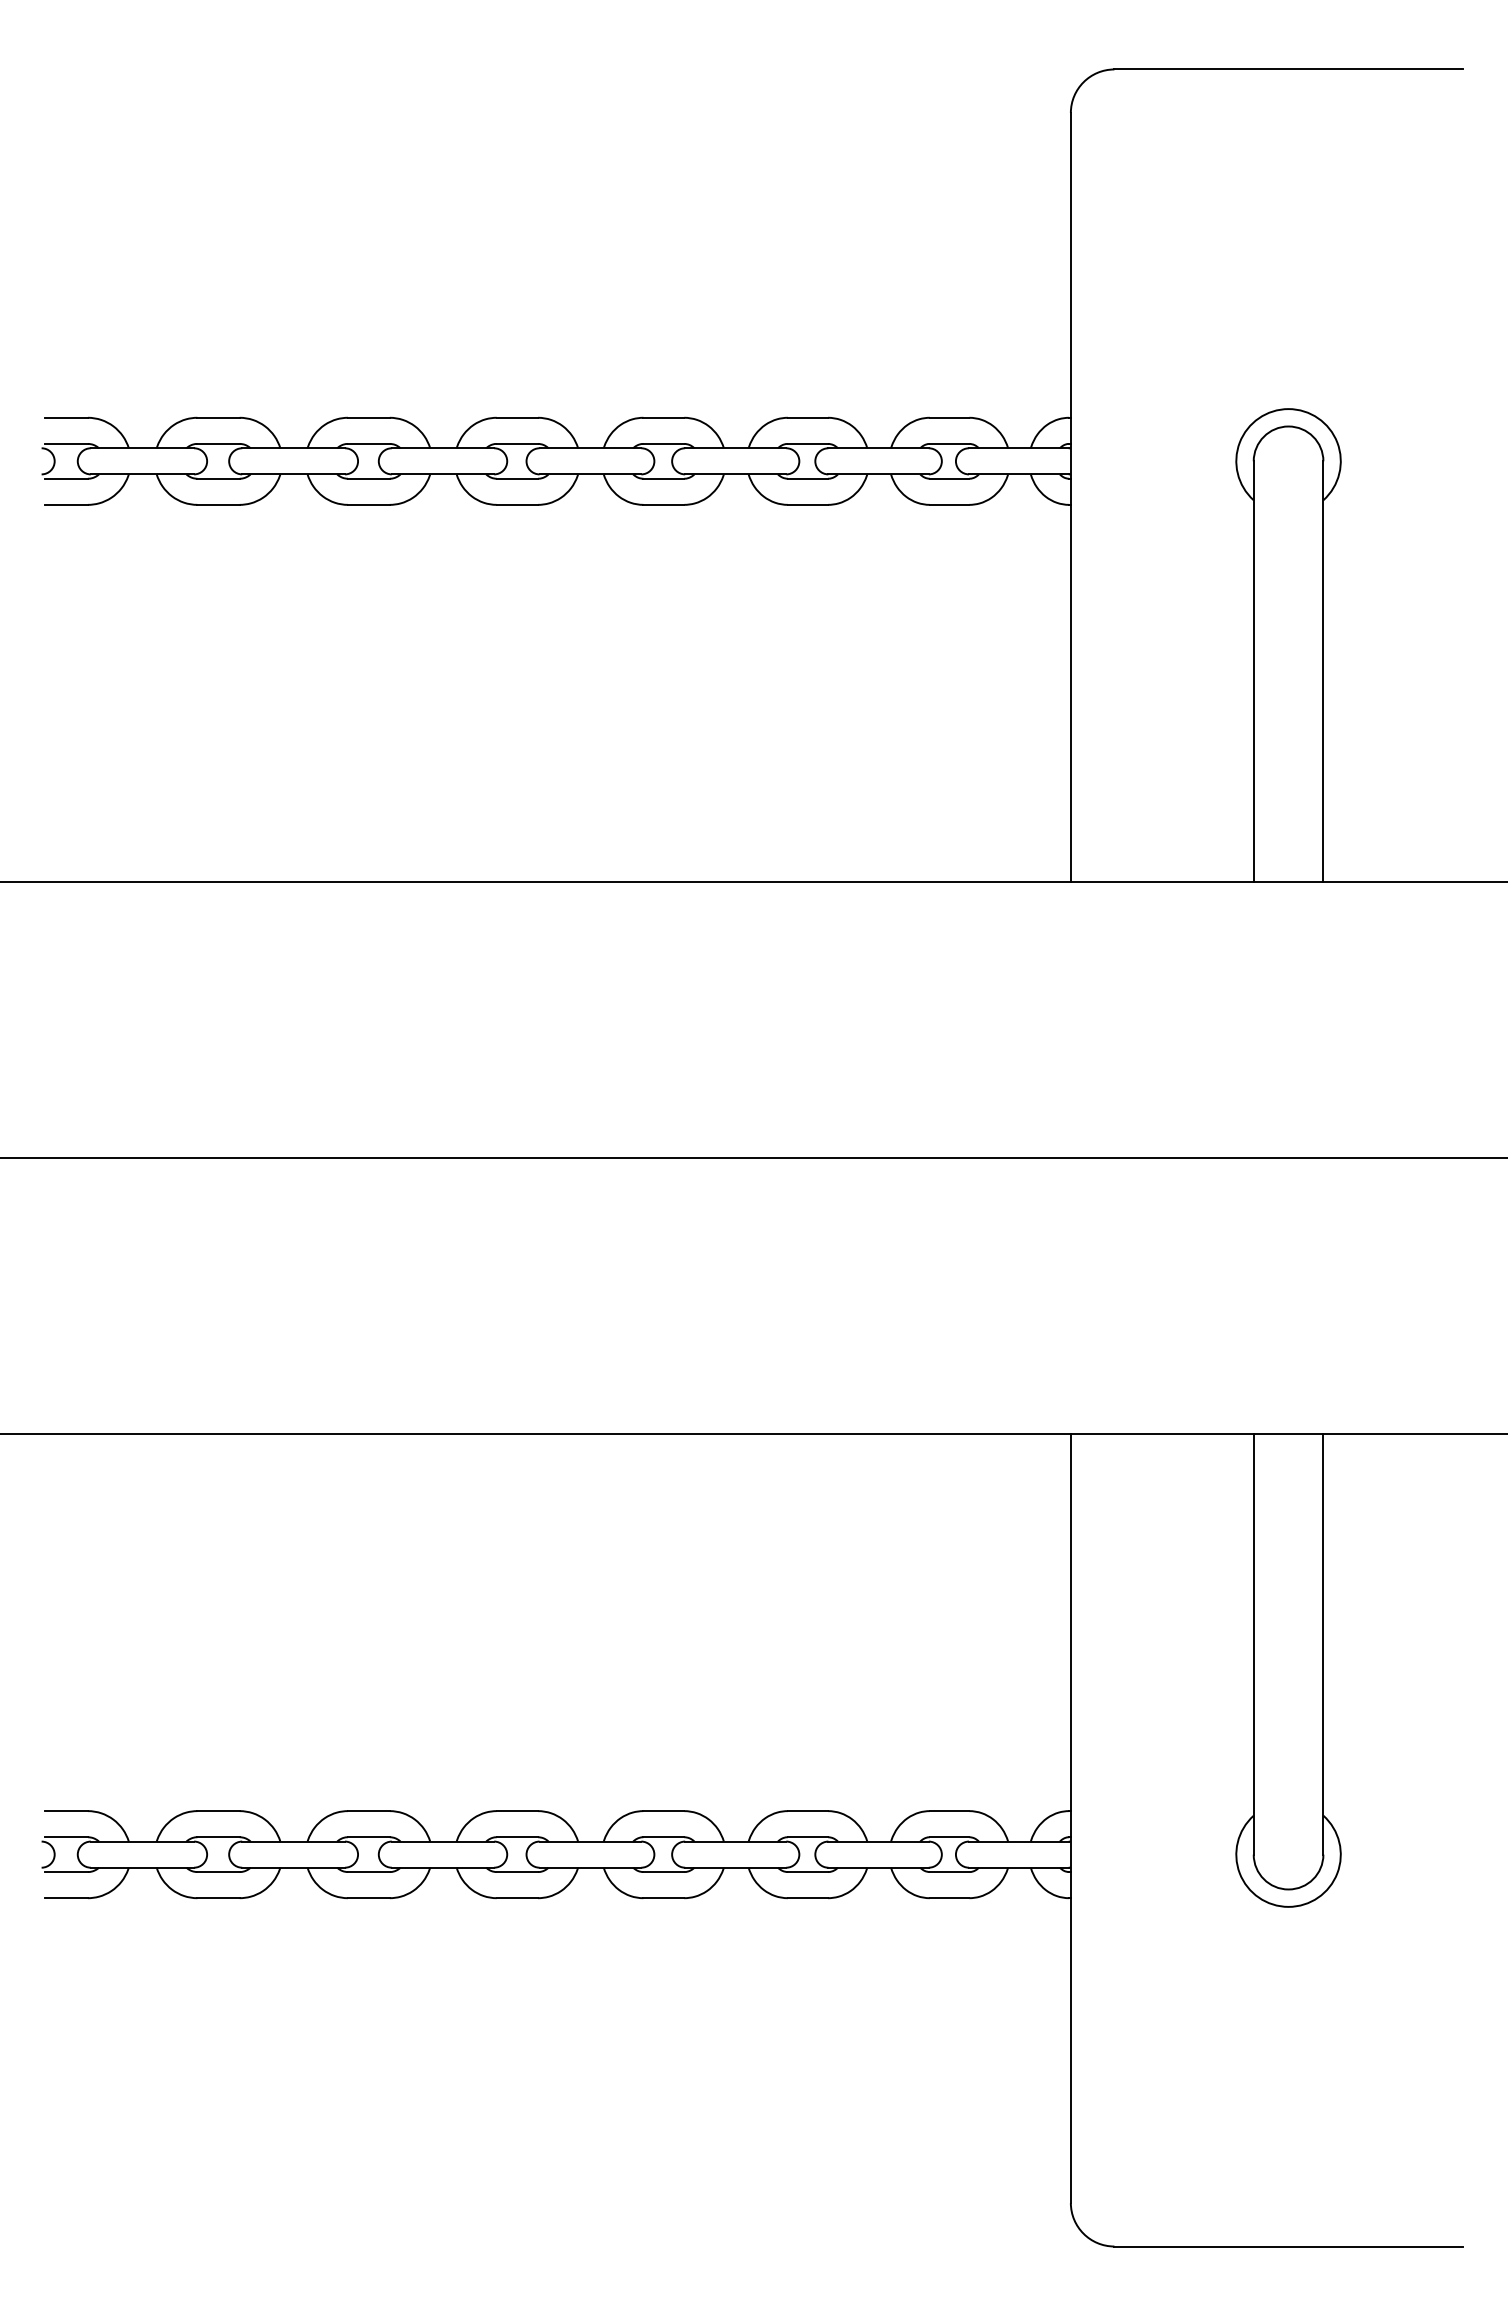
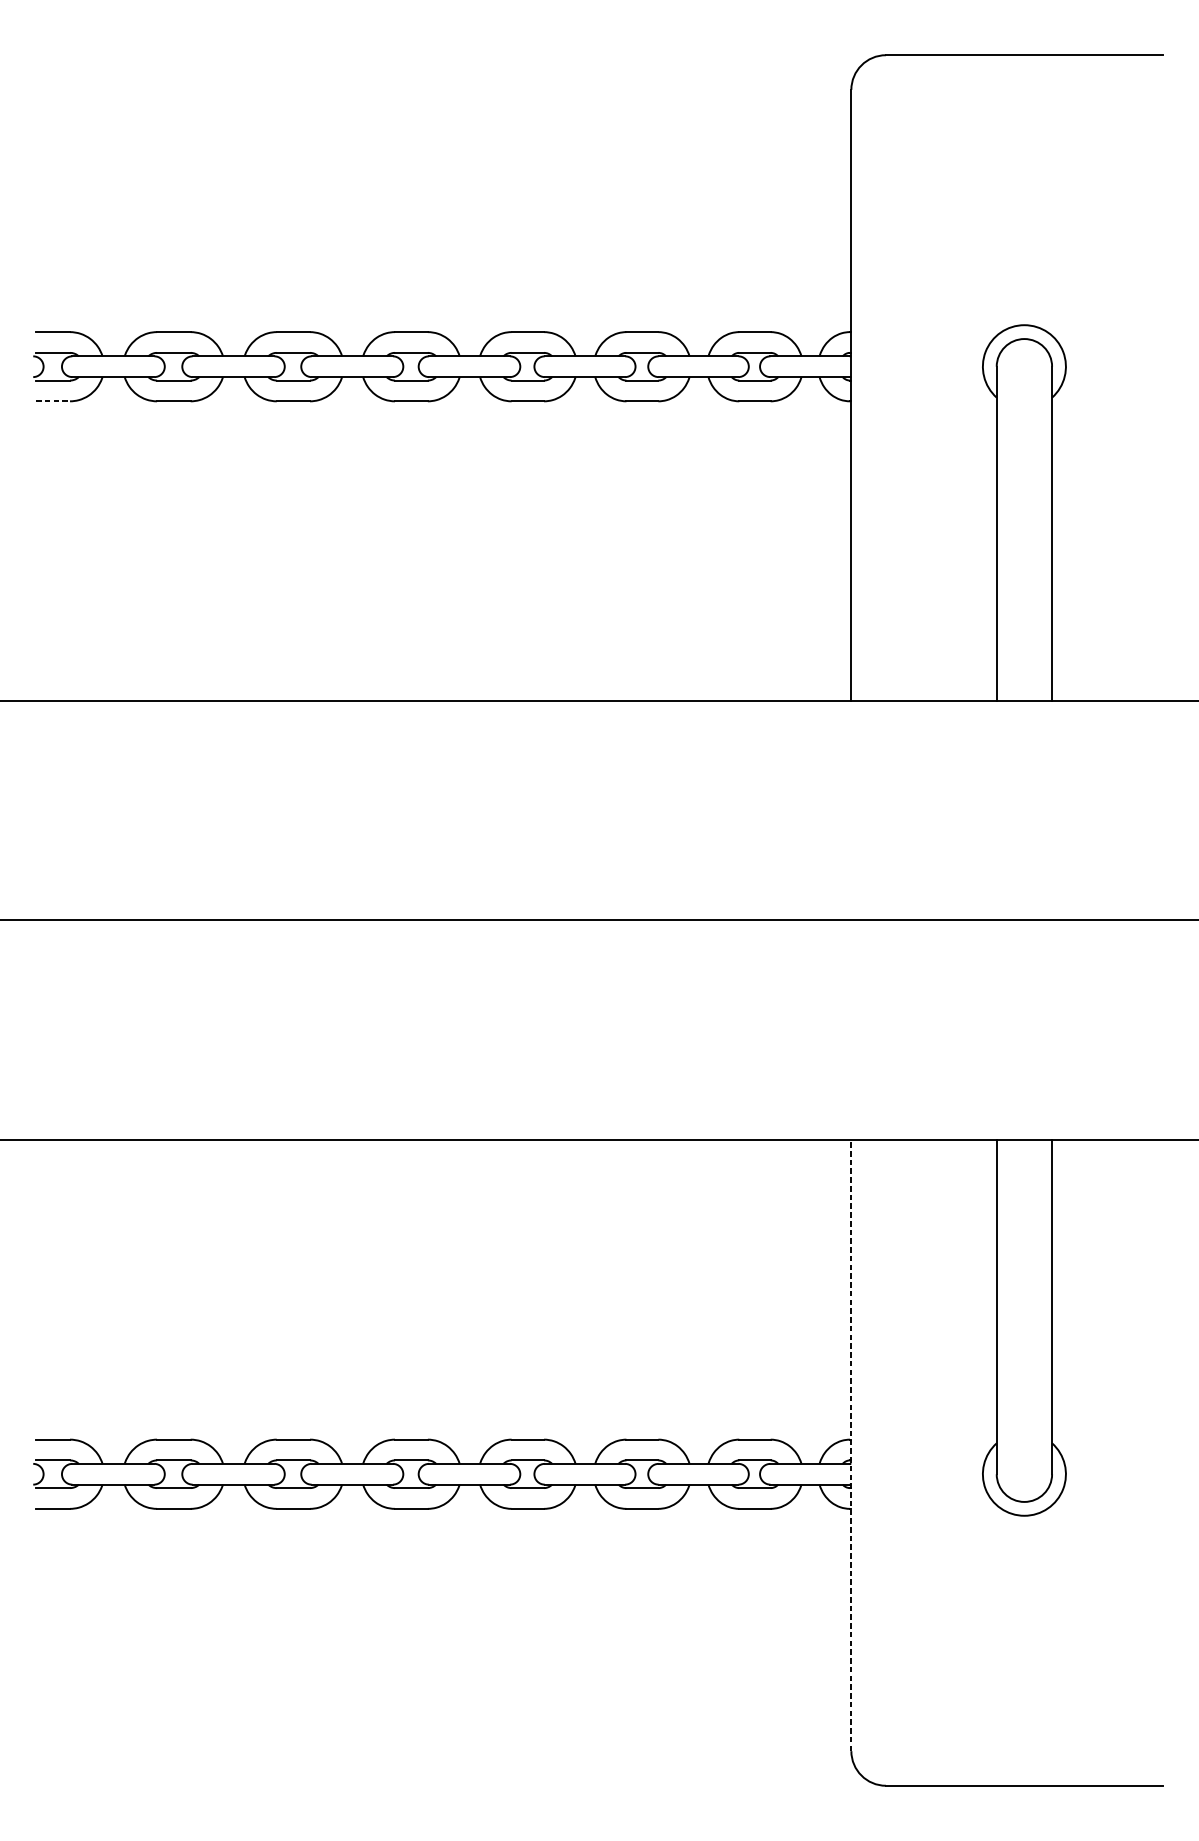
line: (67, 504) -> (53, 401), solid -> dashed
line: (1070, 1818) -> (851, 1445), solid -> dashed

